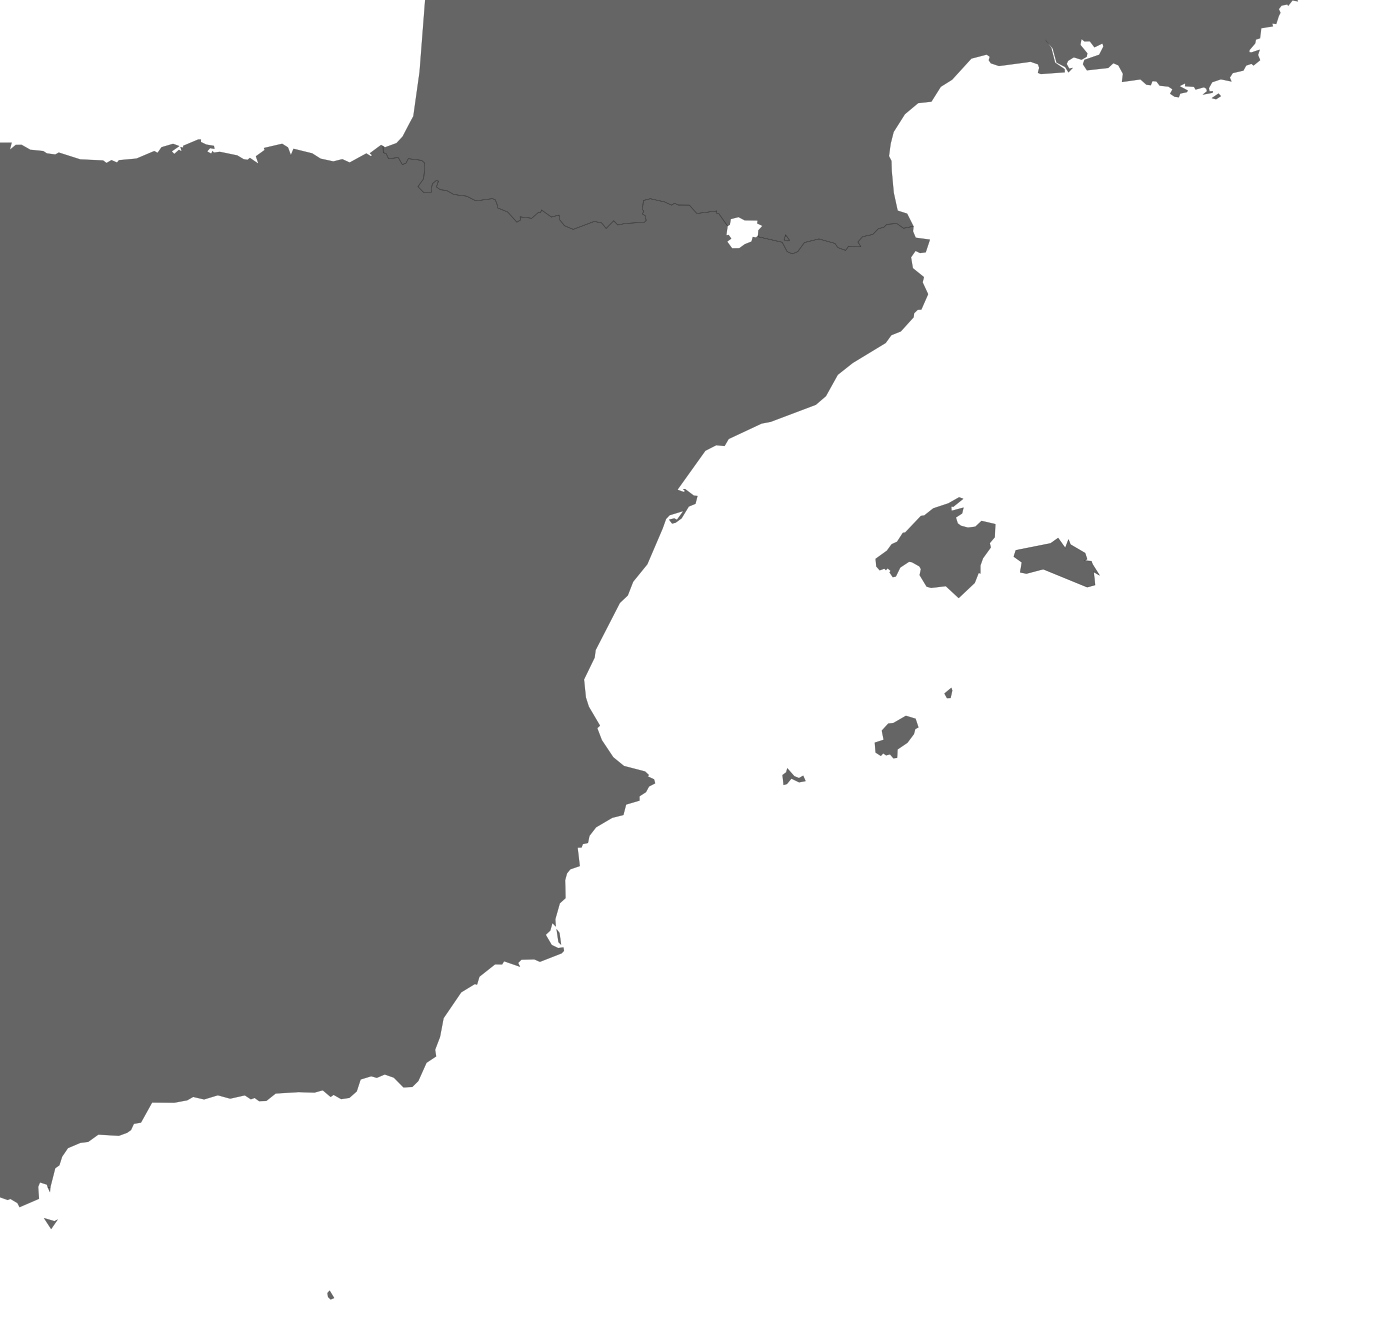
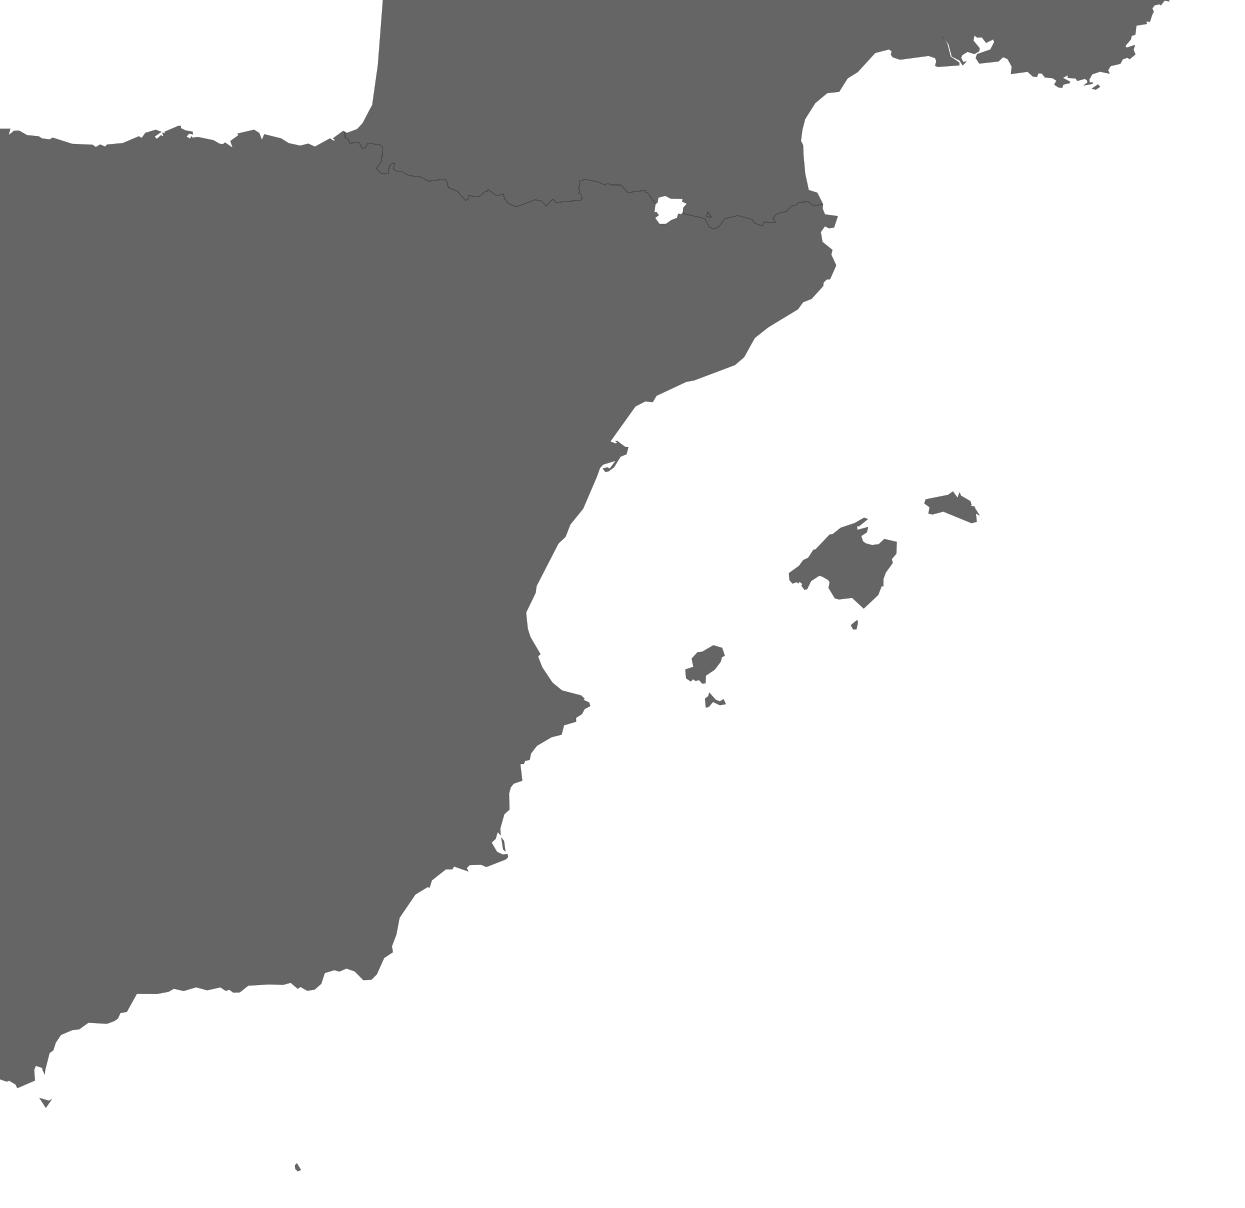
part: (935, 547) -> (842, 562), moved
part: (1056, 562) -> (951, 507), size x0.71
part: (896, 737) -> (704, 664), moved

